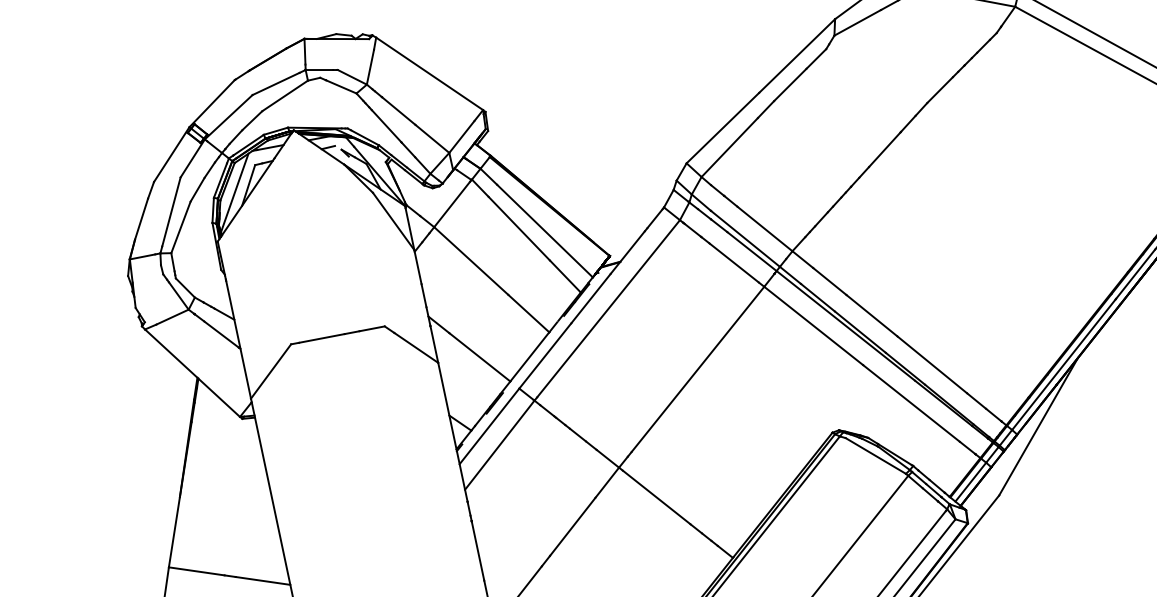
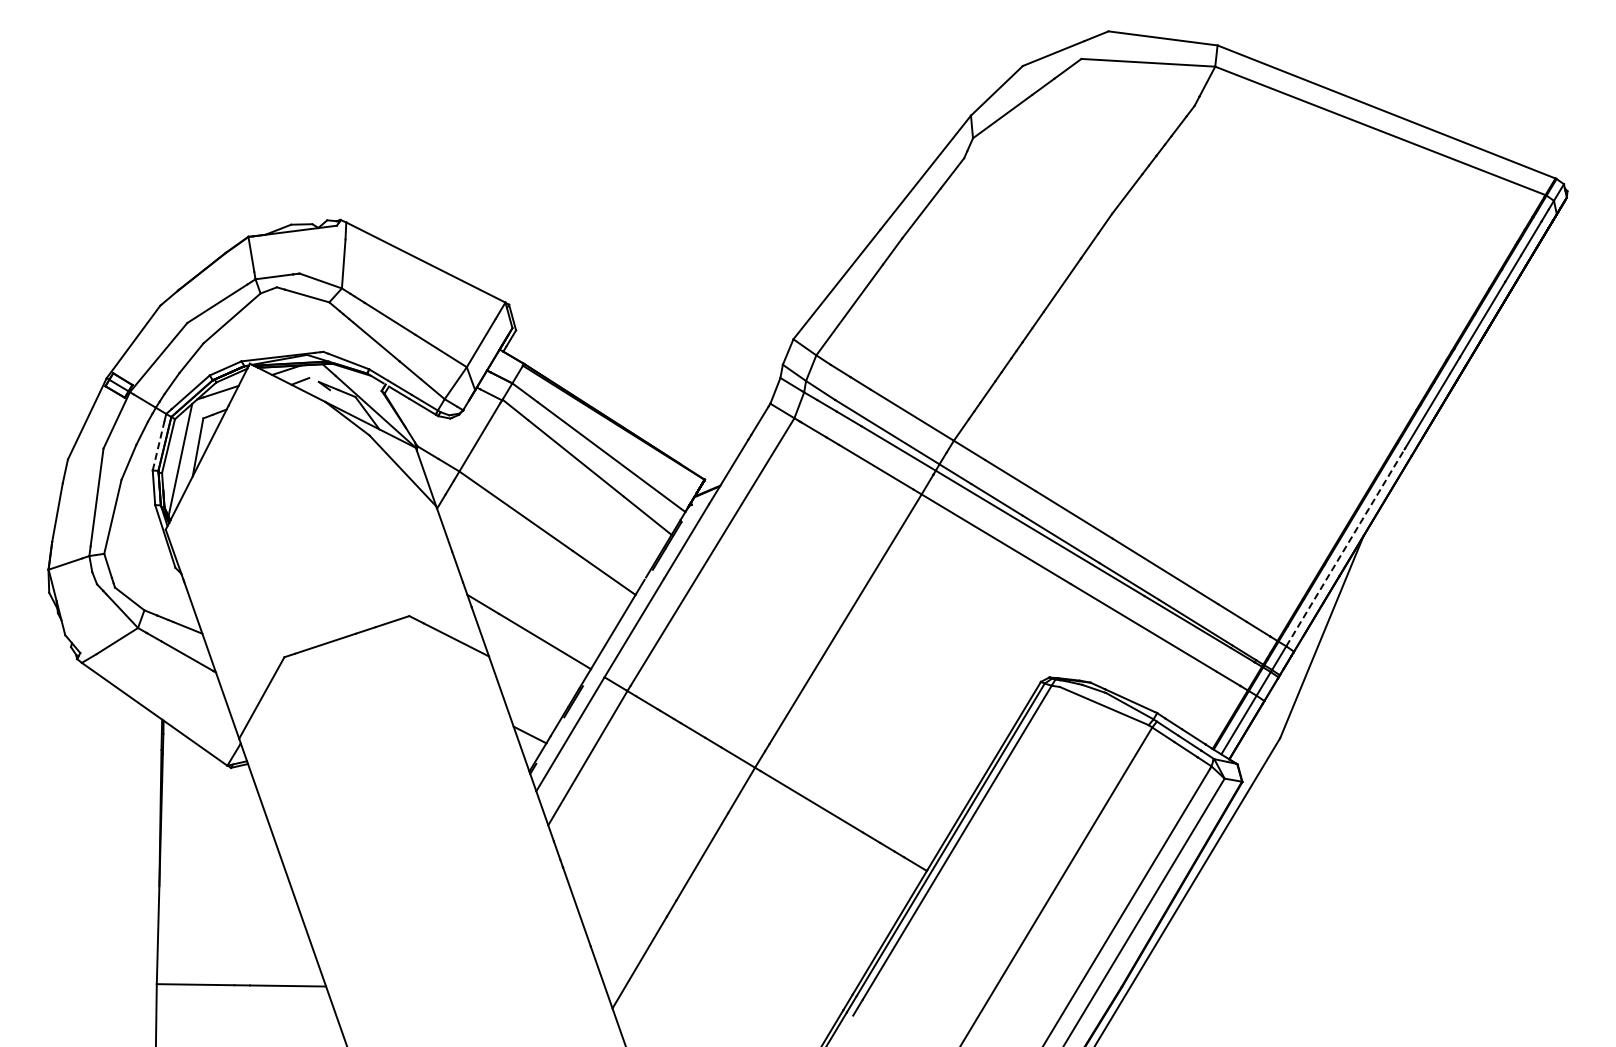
line: (220, 180) -> (158, 445), solid -> dashed
line: (1063, 364) -> (1345, 547), solid -> dashed

